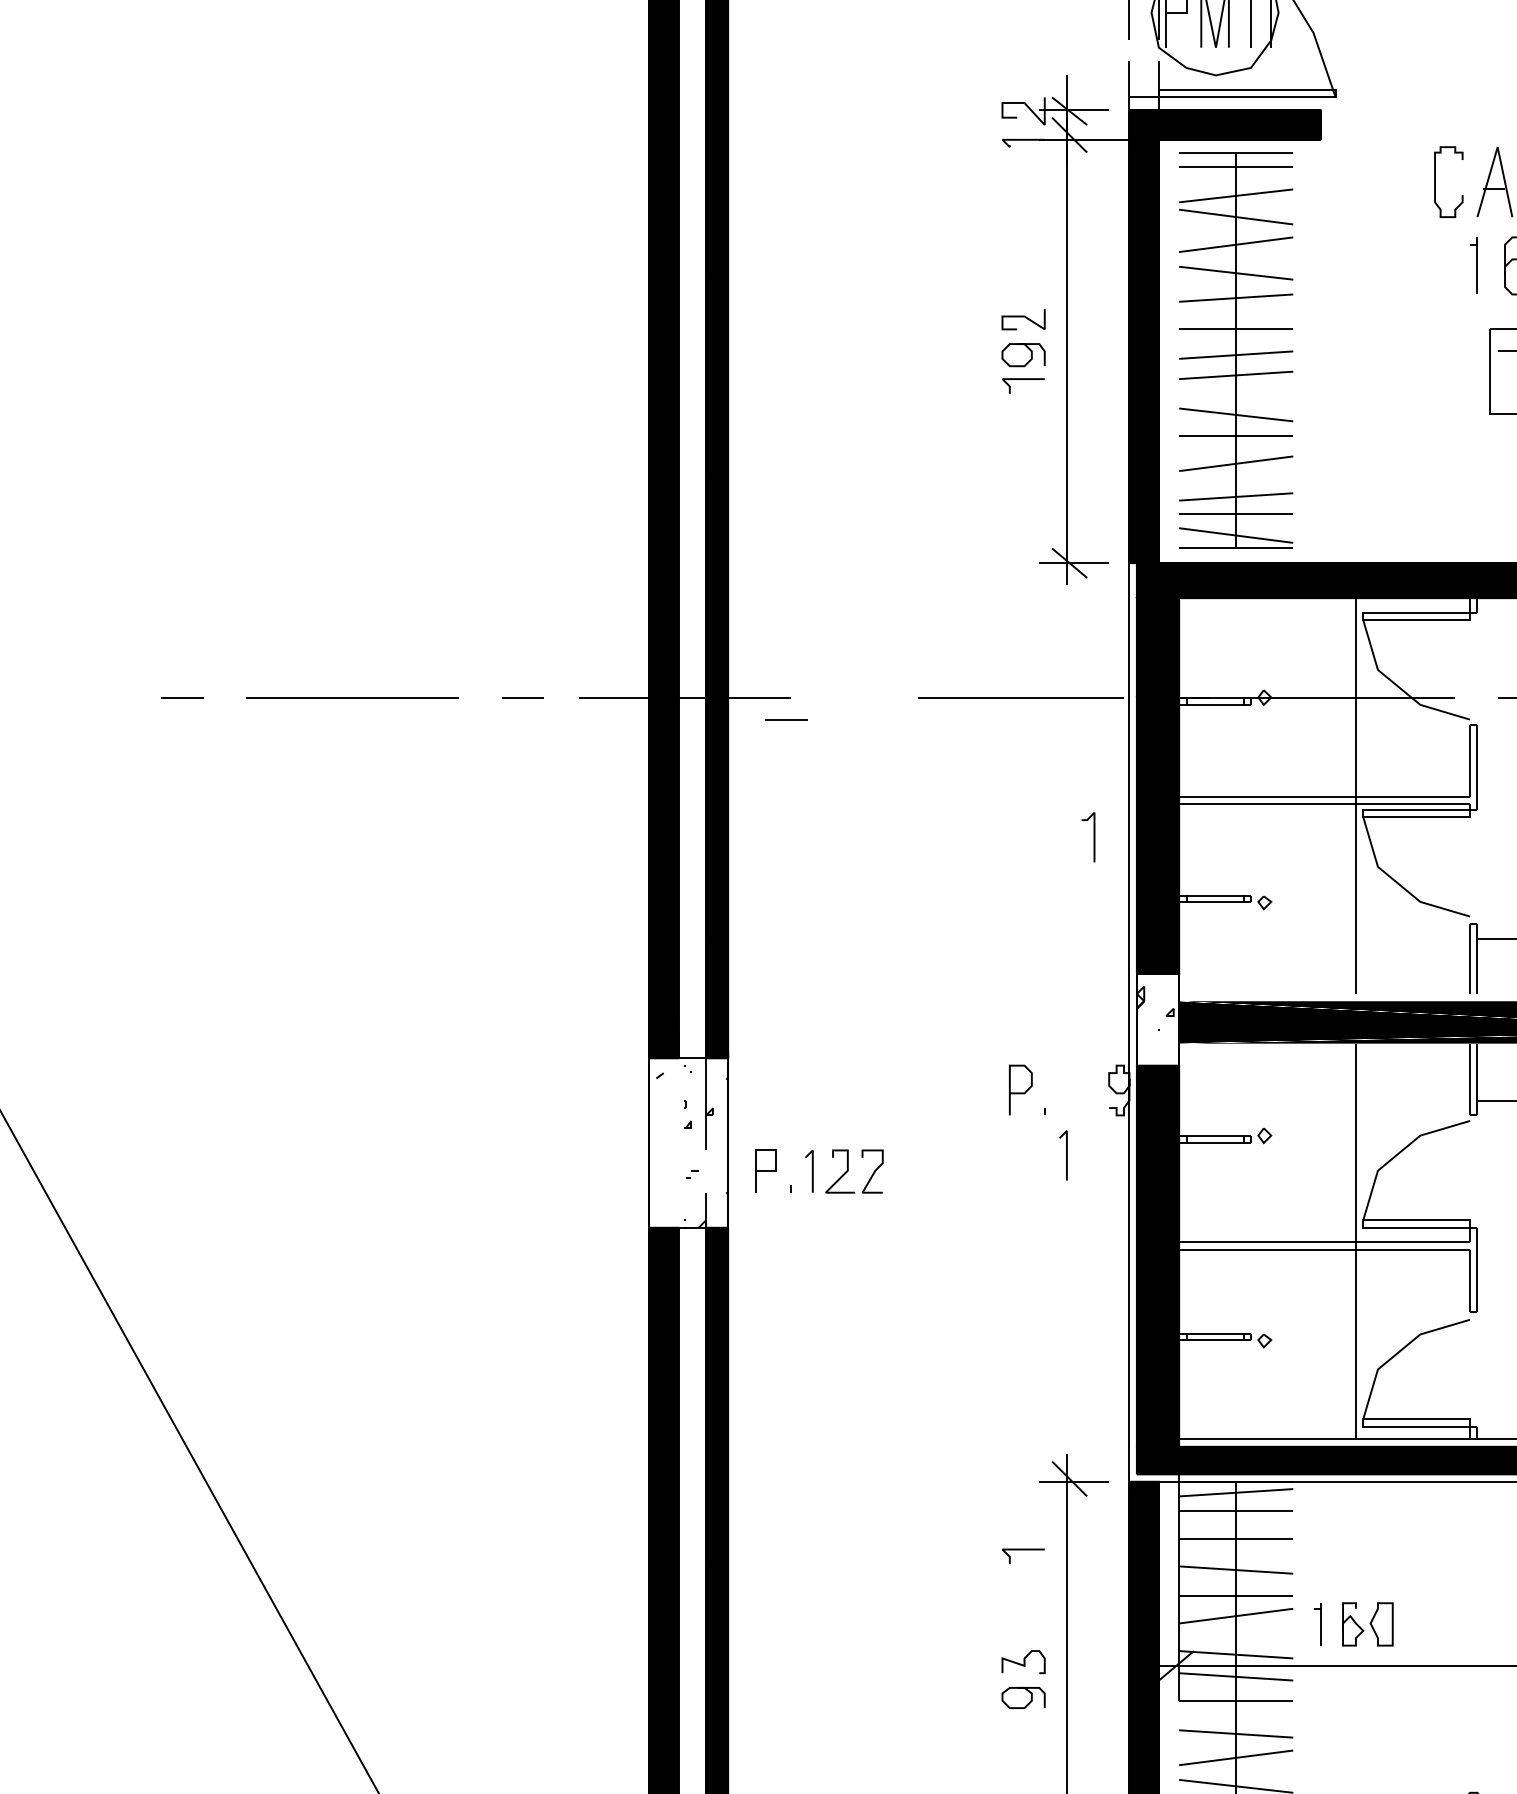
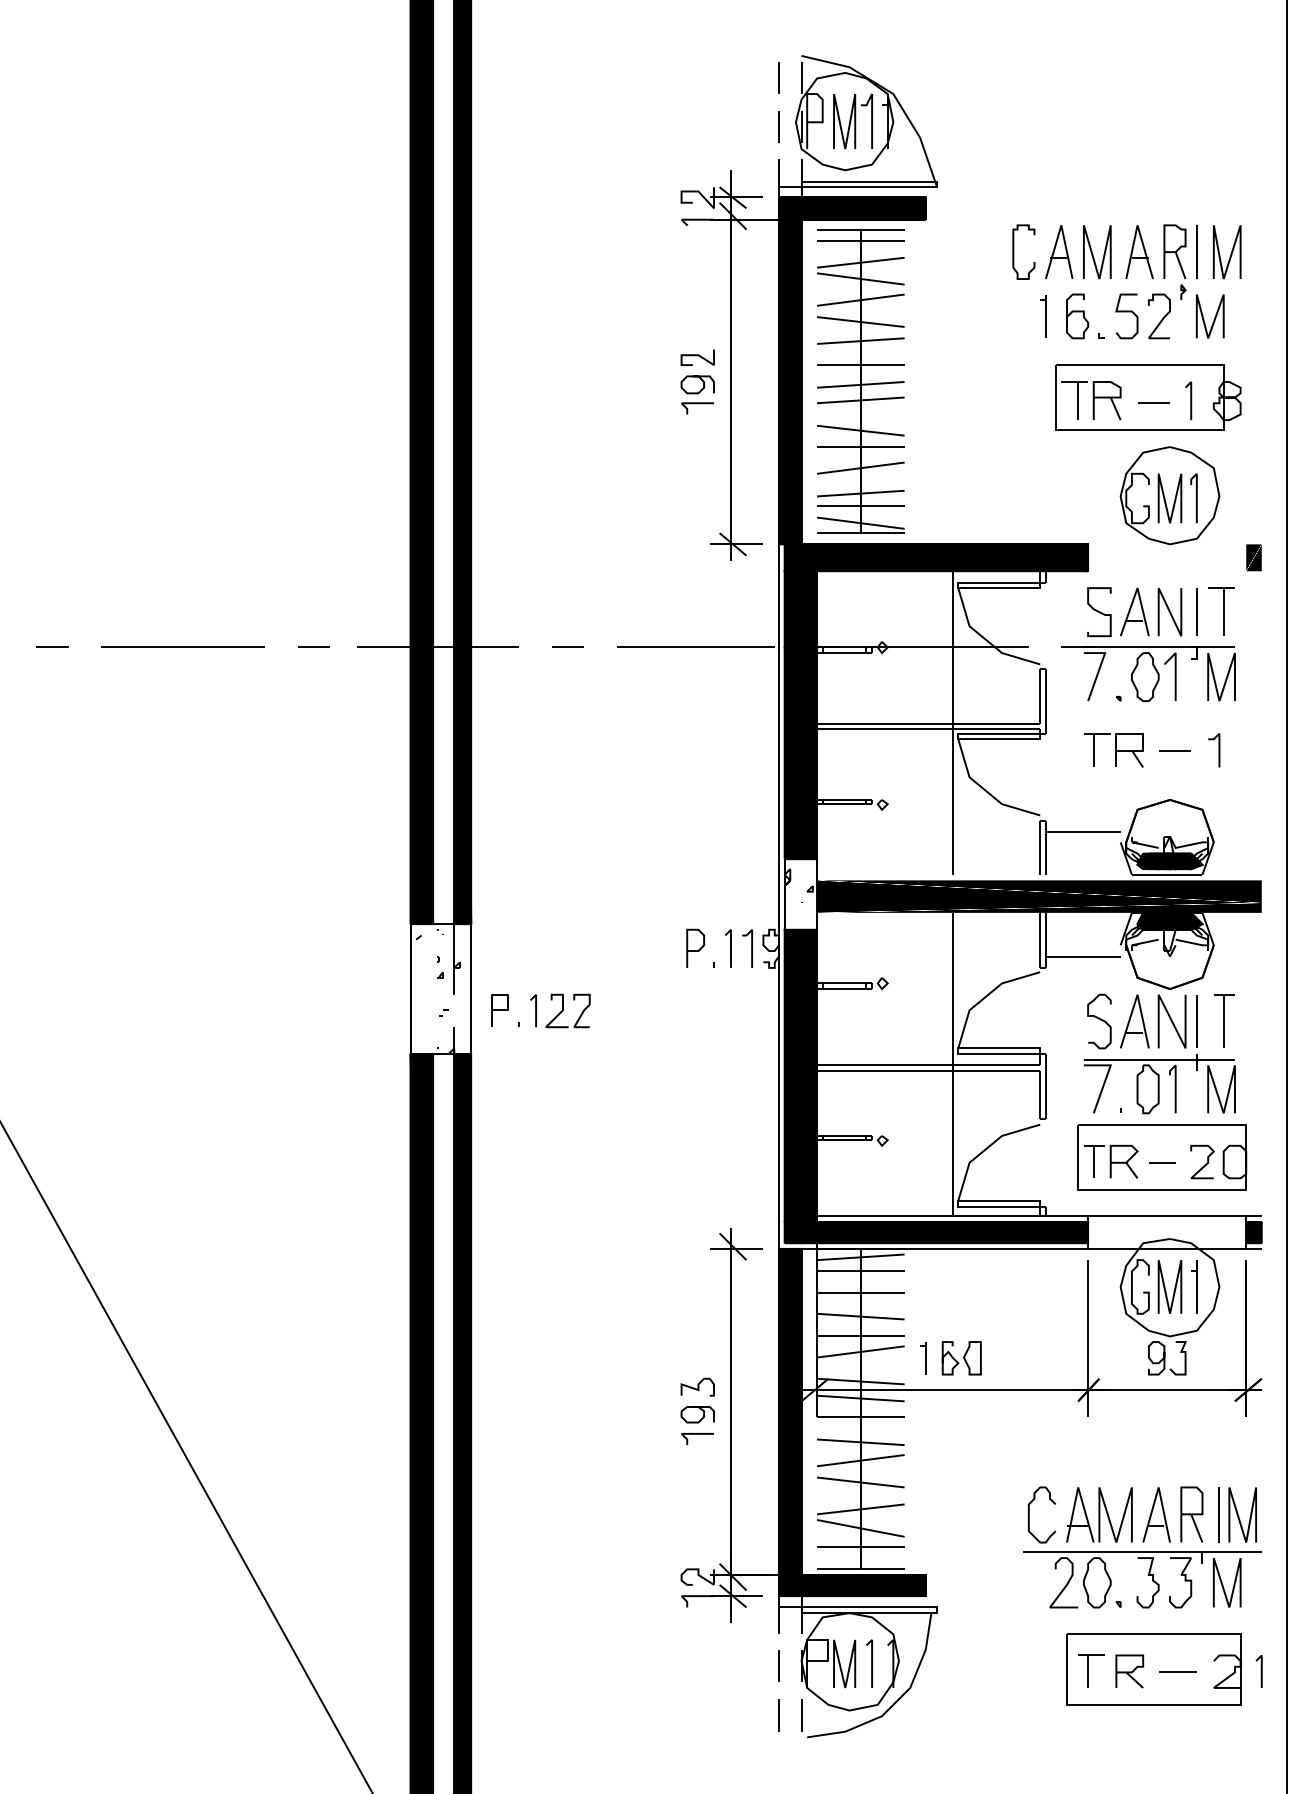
line: (785, 718) -> (567, 646), moved
line: (1093, 837) -> (751, 948), moved
line: (1066, 1155) -> (730, 948), moved
line: (1023, 1550) -> (697, 1434), moved

